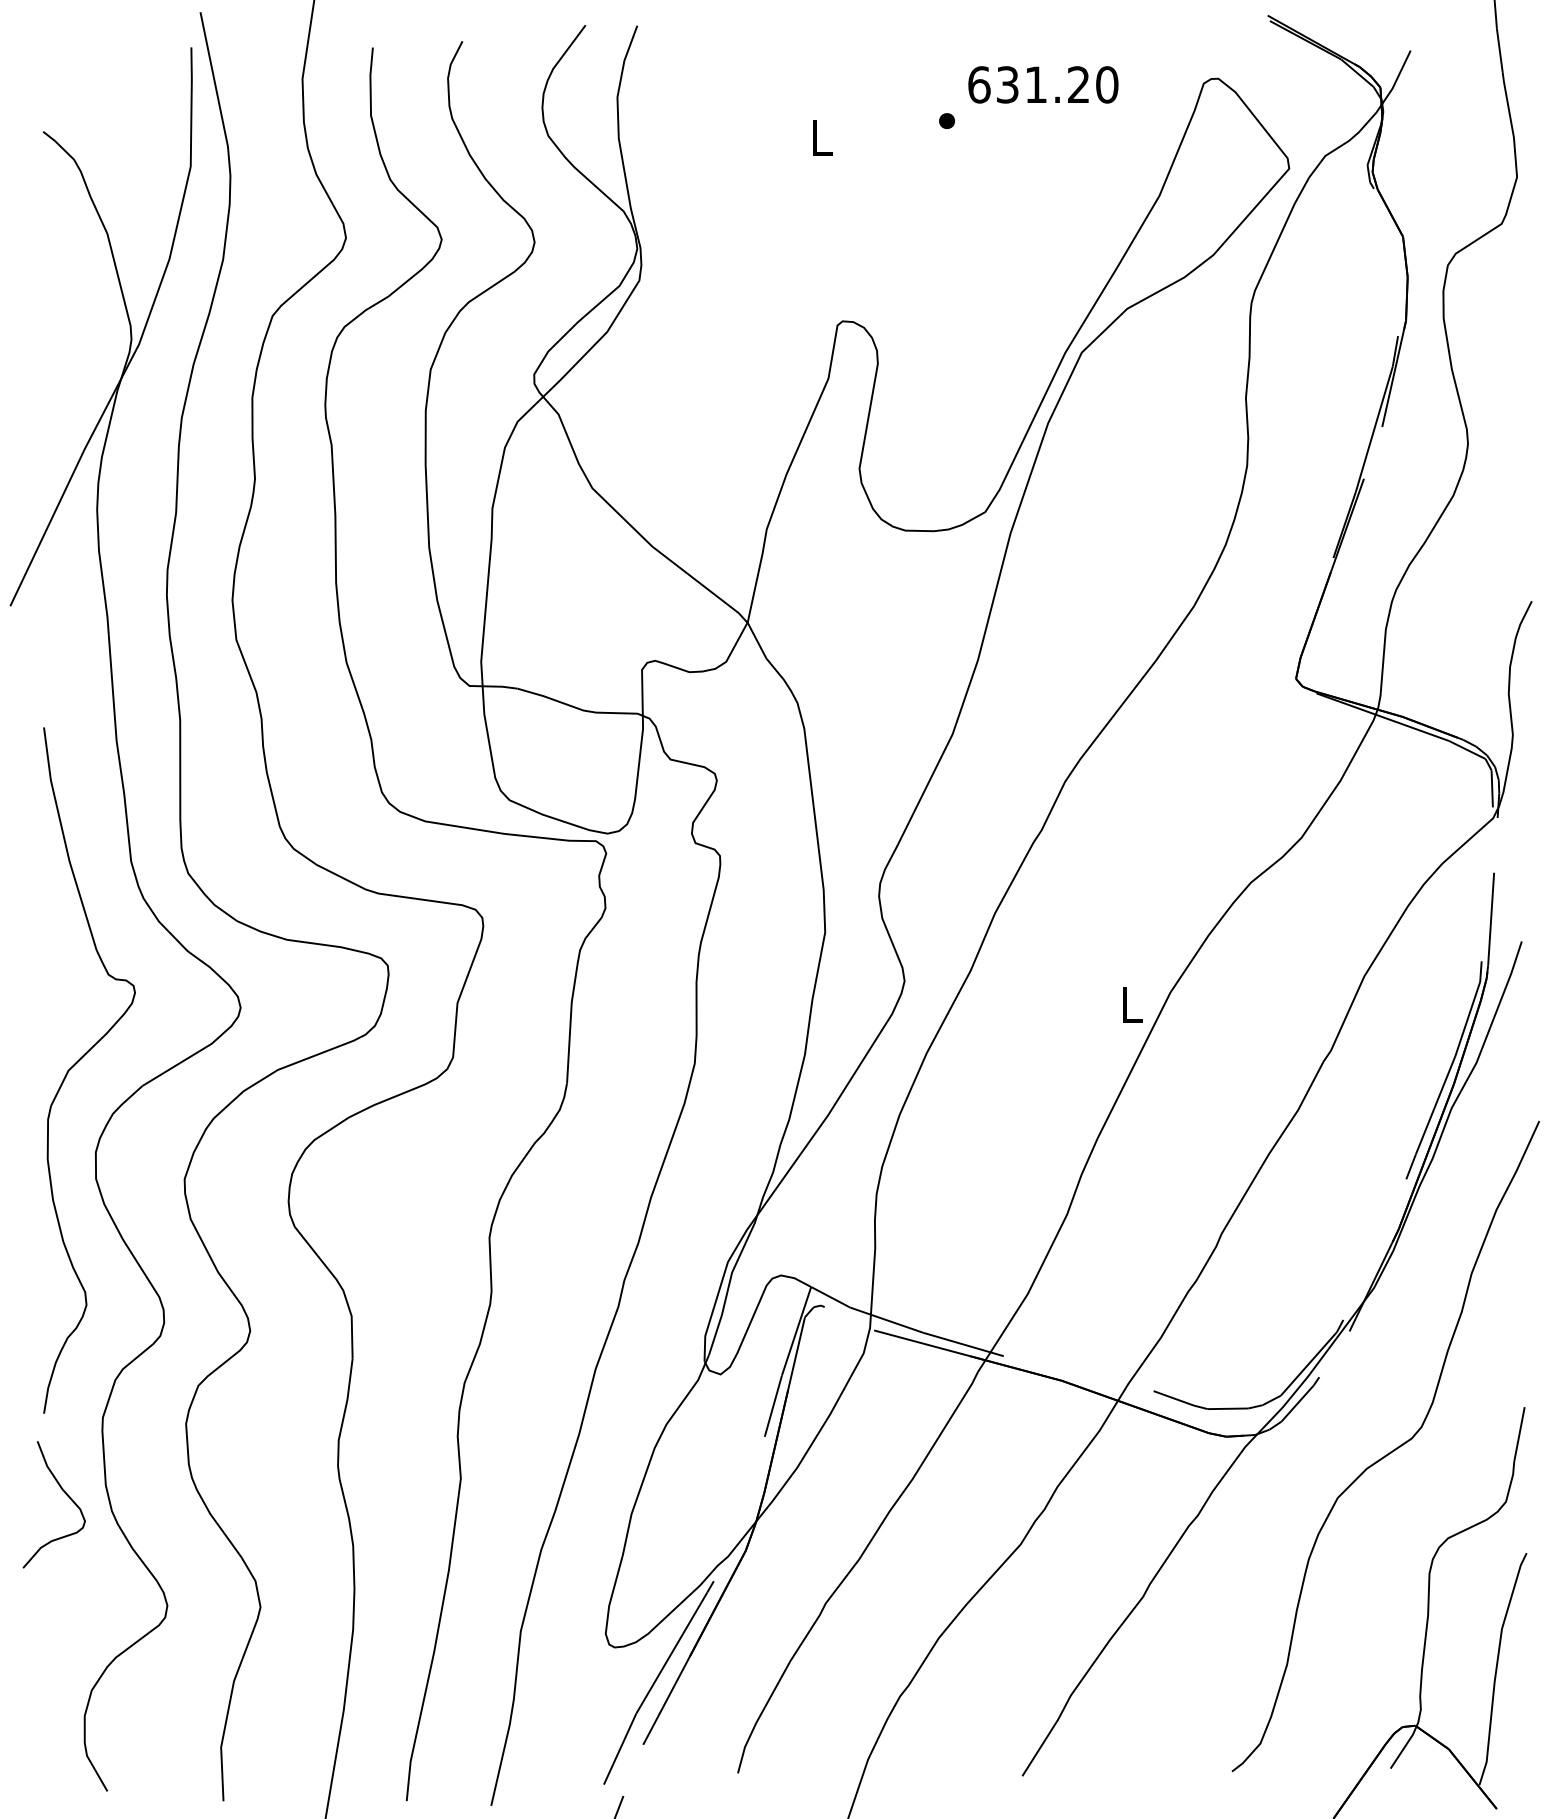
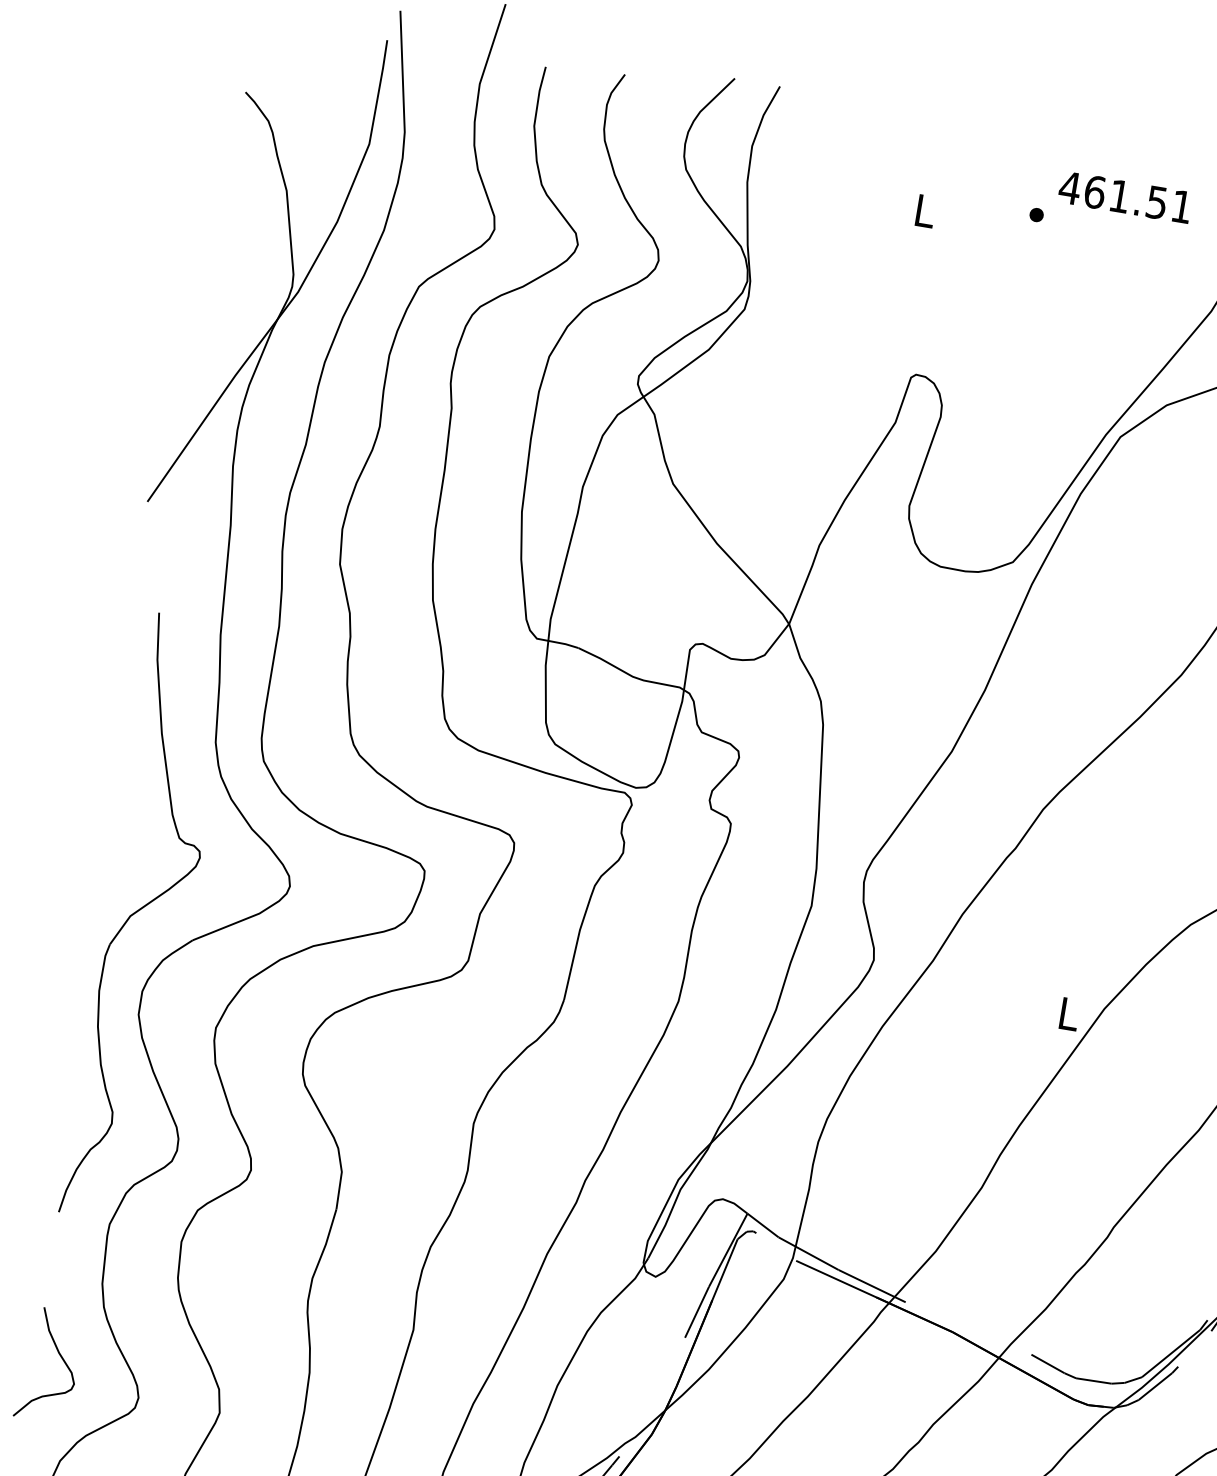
text: (1042, 84) -> (1125, 197), 631.20 -> 461.51
curve: (64, 1493) -> (60, 1356), moved

